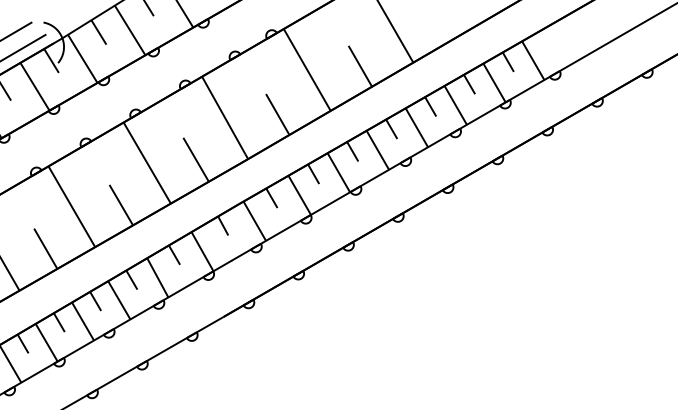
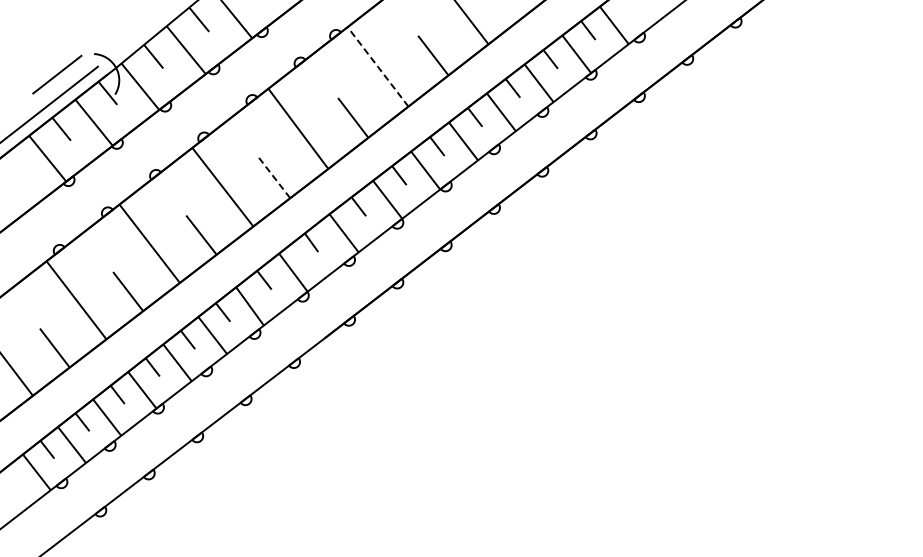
line: (306, 69) -> (377, 66), solid -> dashed
line: (195, 159) -> (273, 176), solid -> dashed

